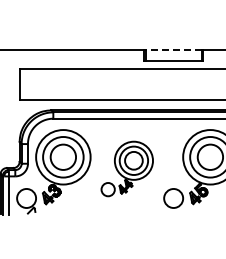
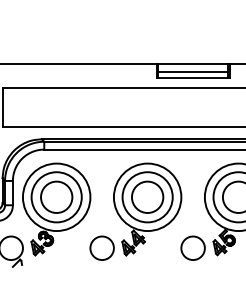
line: (173, 49) -> (192, 63), dashed -> solid
line: (173, 55) -> (192, 71), added
part: (126, 168) -> (134, 211), size x1.43

